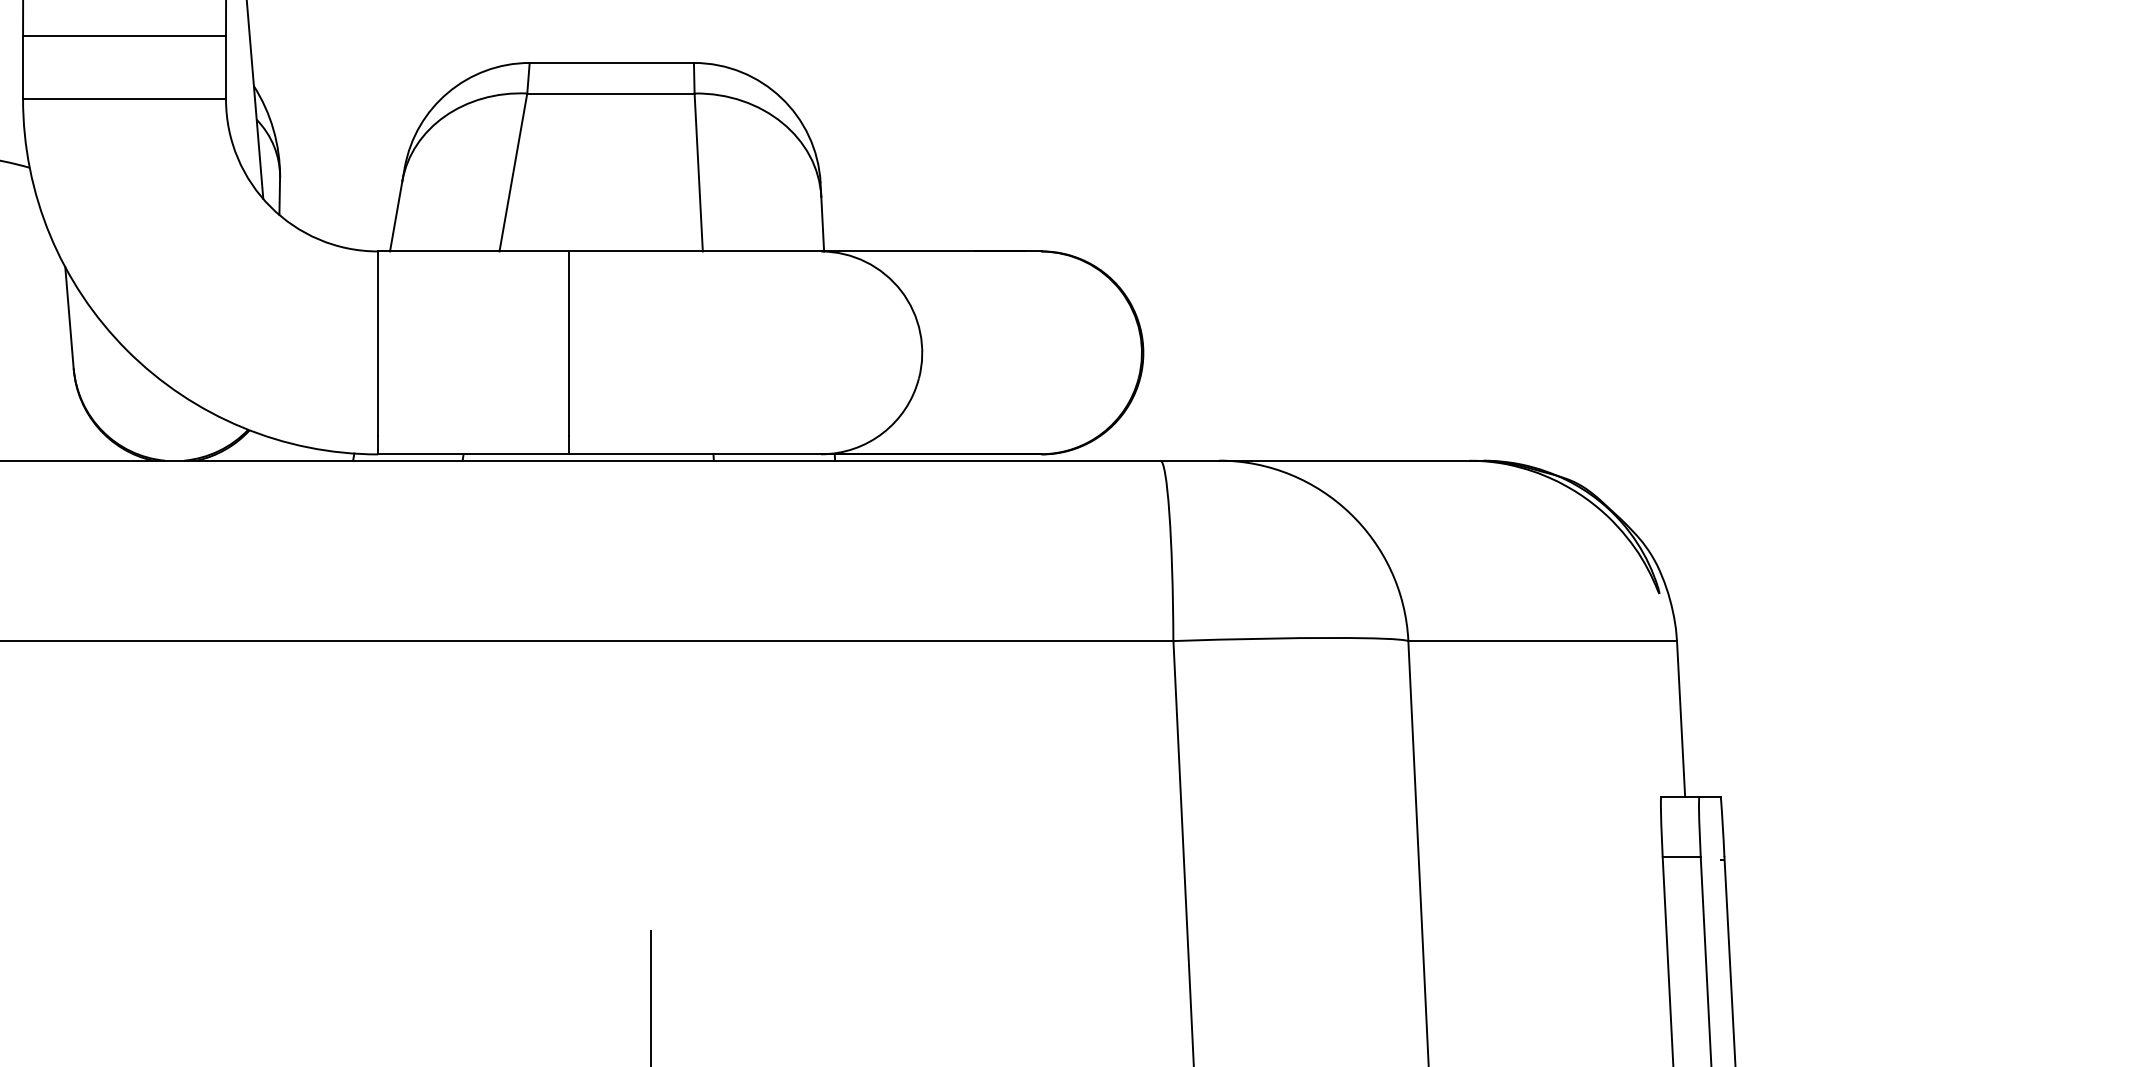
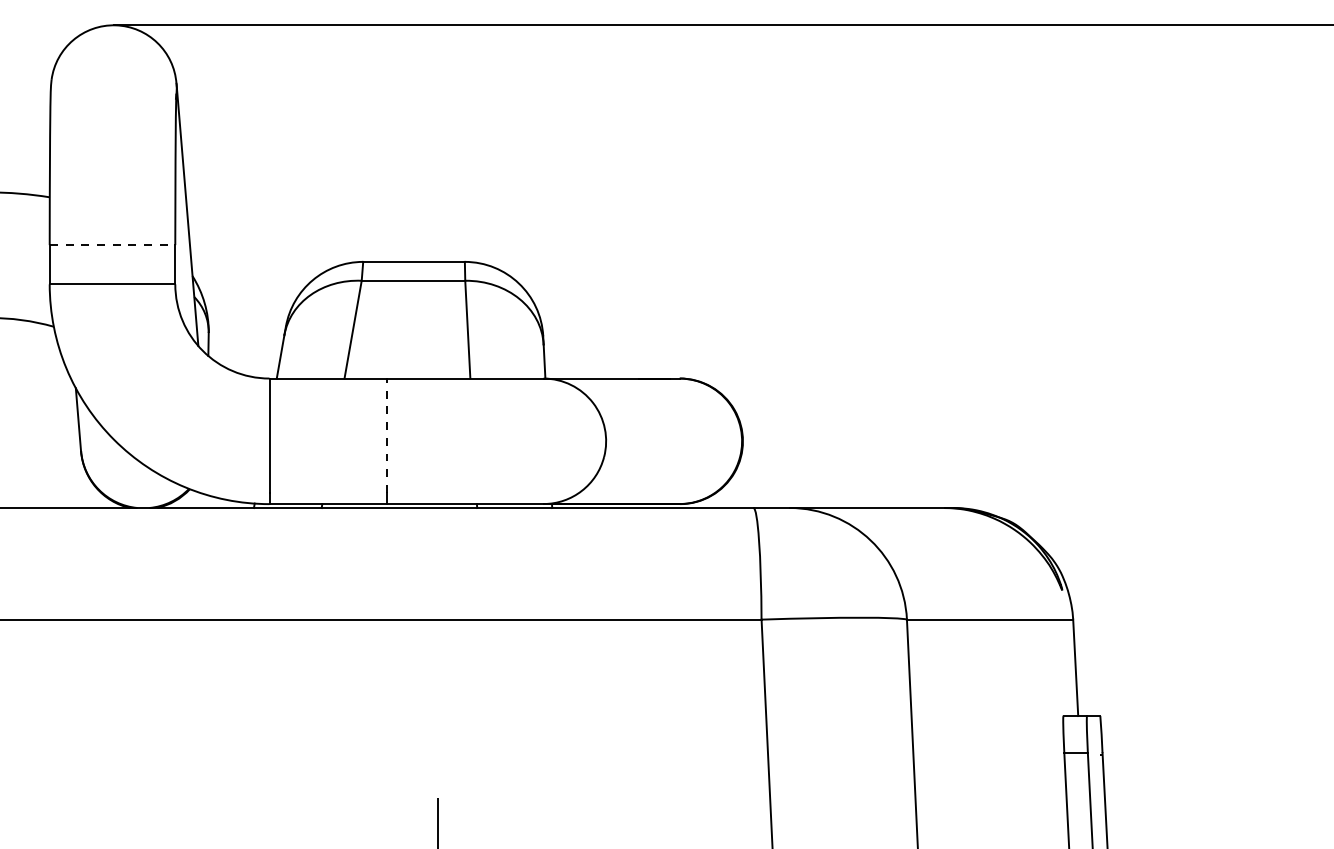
line: (124, 36) -> (112, 245), solid -> dashed
line: (568, 343) -> (387, 435), solid -> dashed

